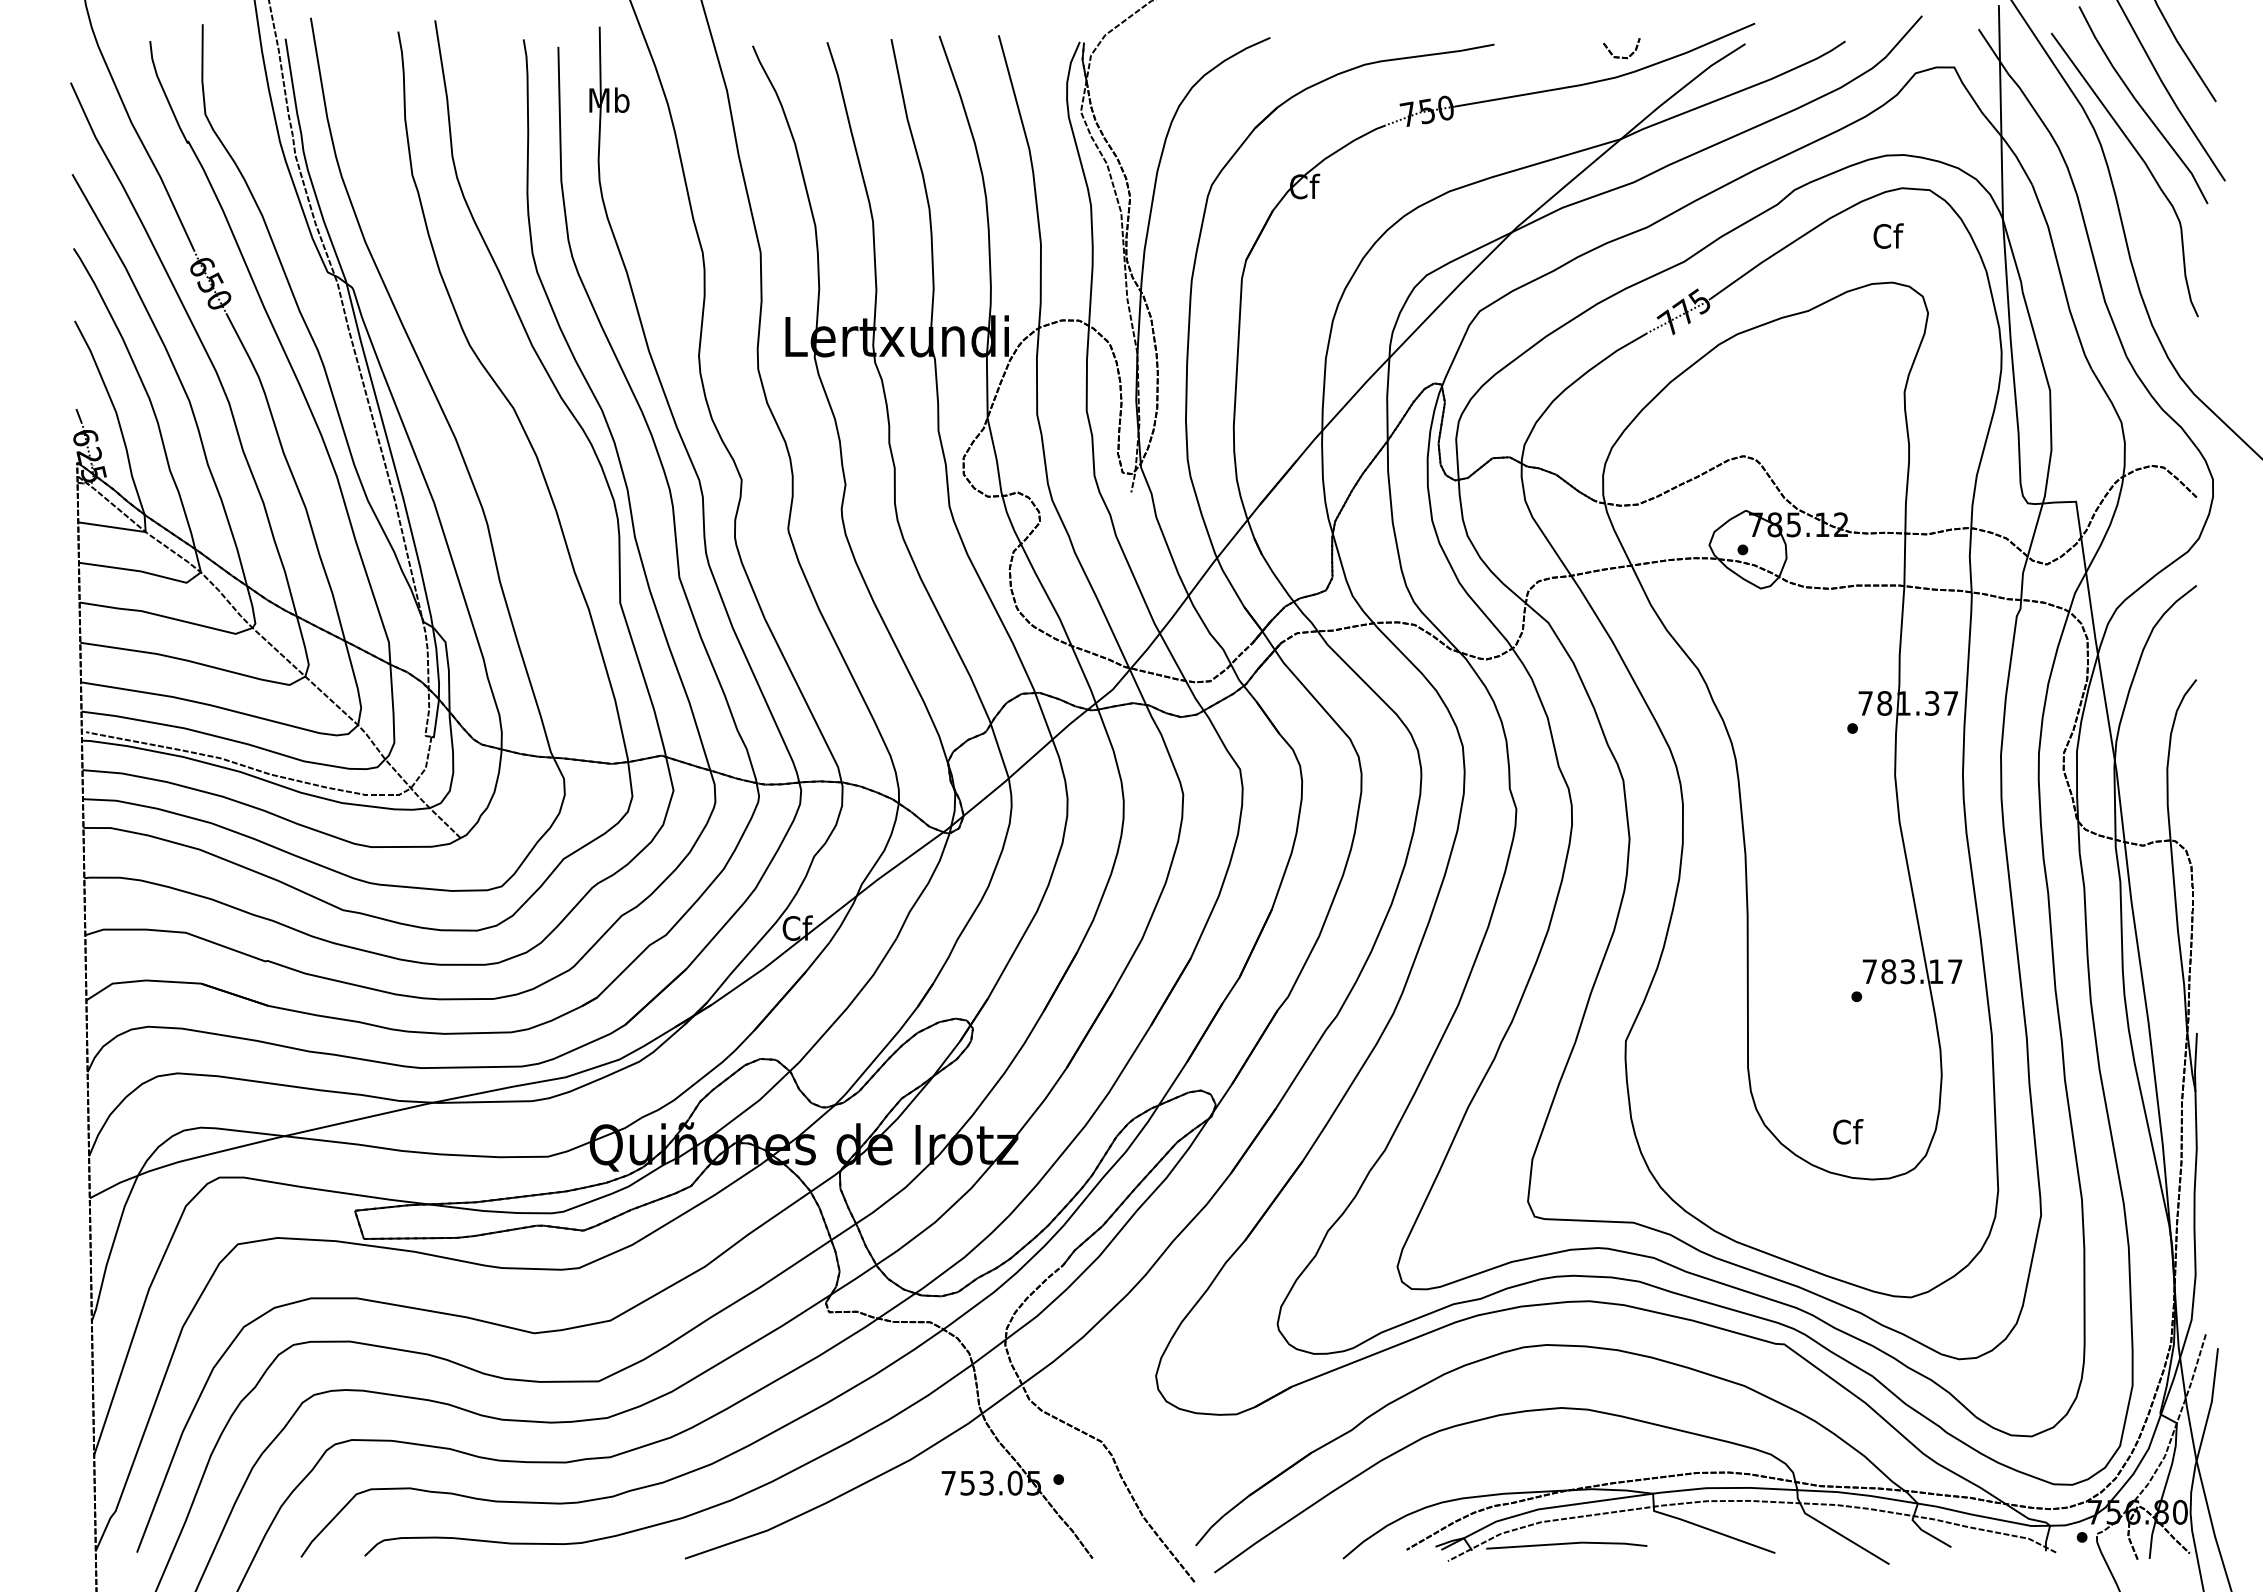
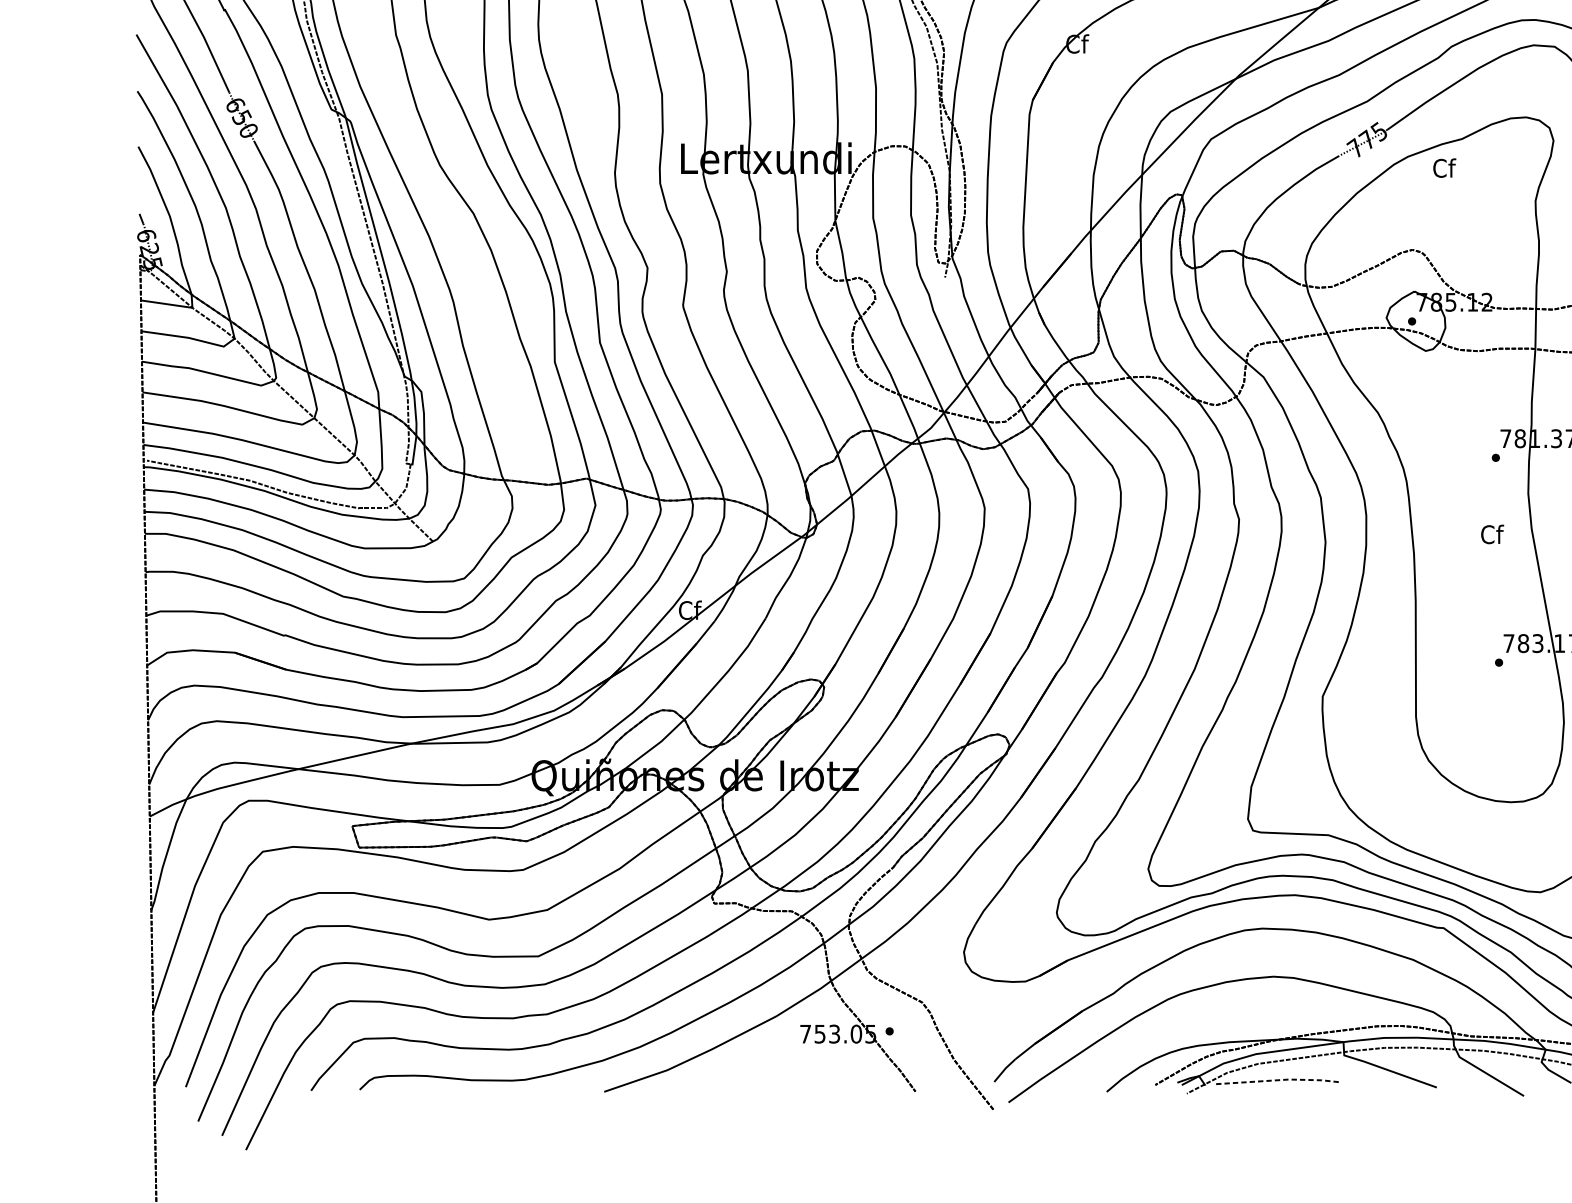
text: (1888, 235) -> (1444, 167), moved
text: (1848, 1131) -> (1492, 534), moved
line: (1568, 1543) -> (1278, 1080), solid -> dashed

